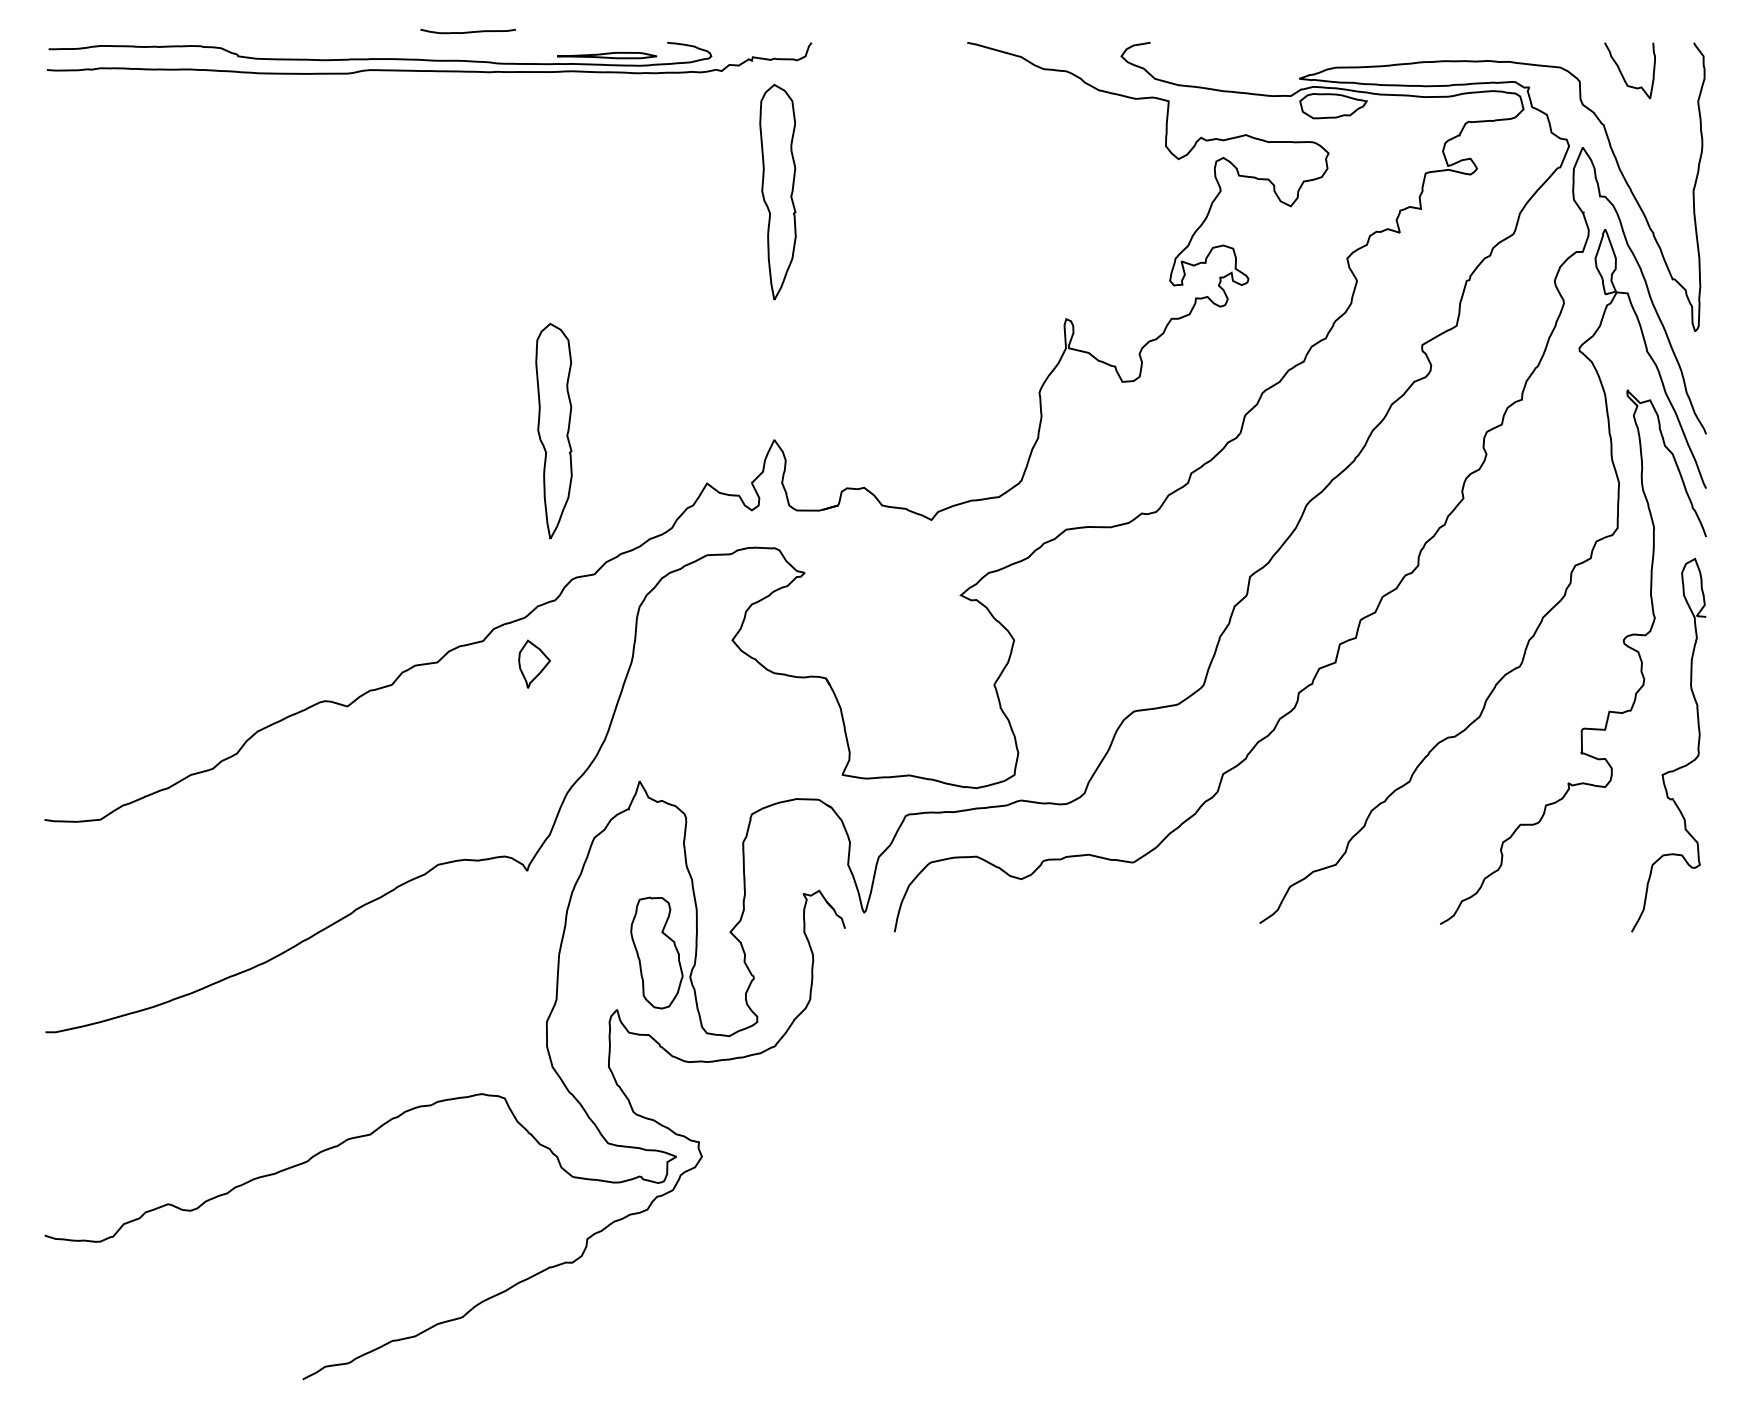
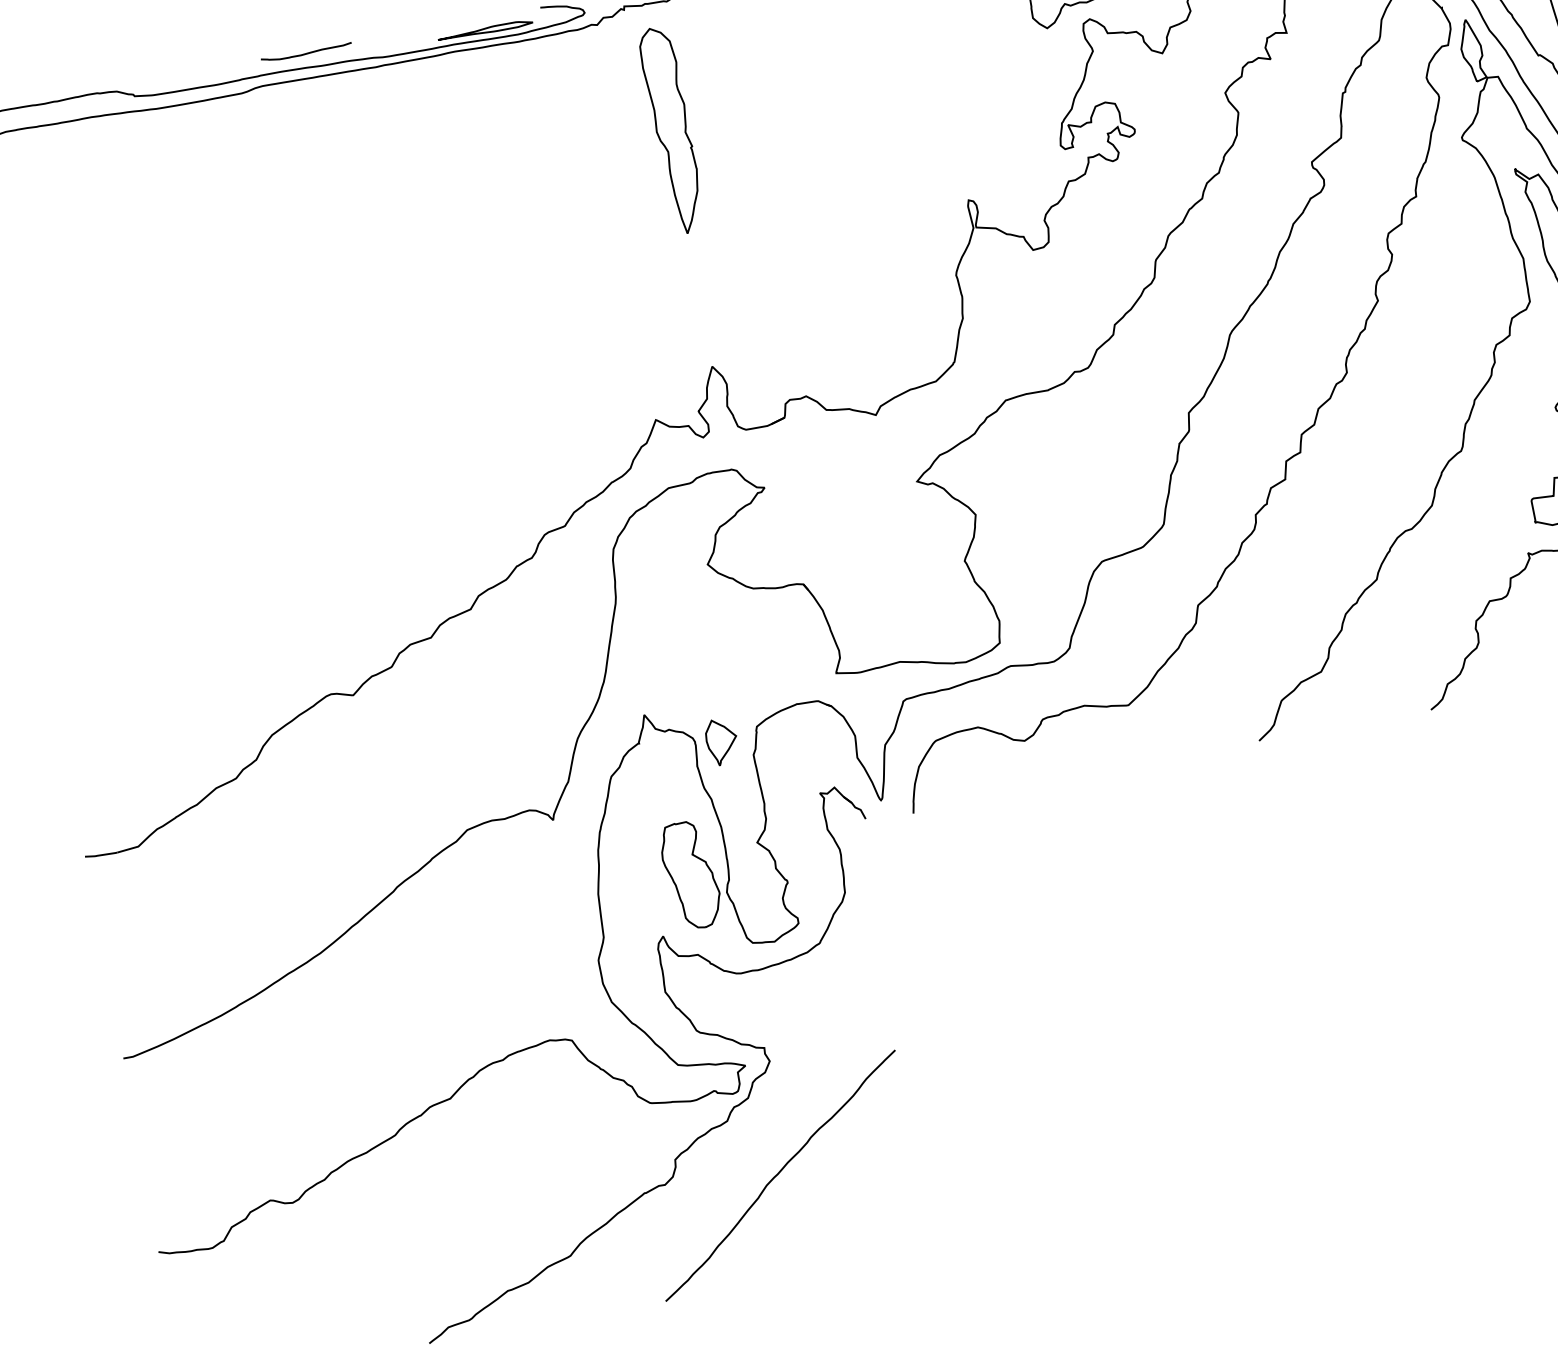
curve: (467, 31) -> (305, 52), moved
part: (553, 430) -> (500, 396), removed
part: (534, 663) -> (721, 741), moved
curve: (690, 1273) -> (779, 1174), added

